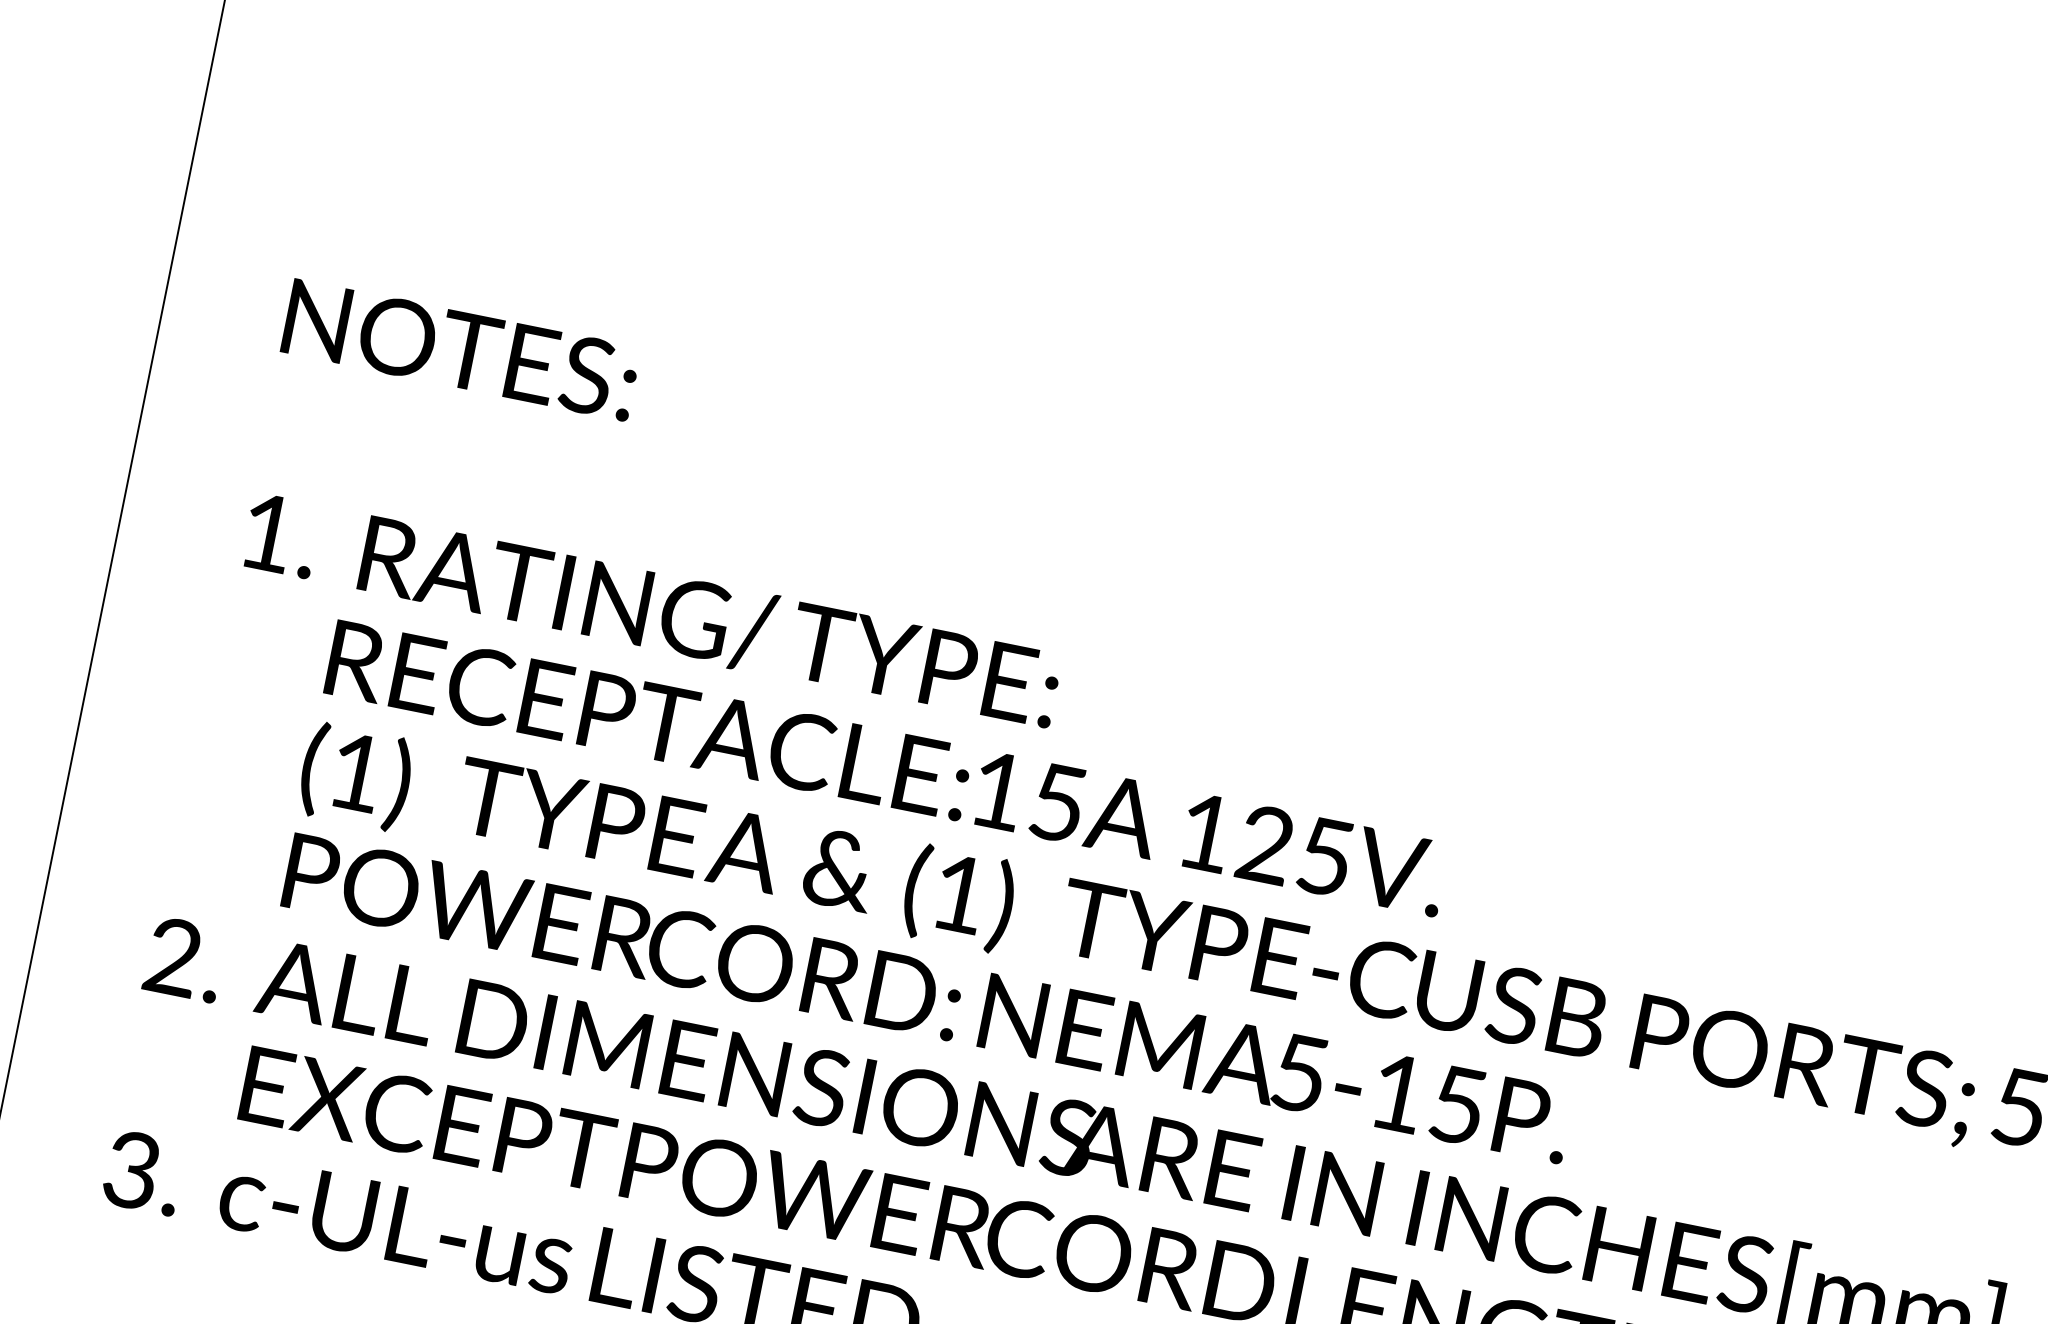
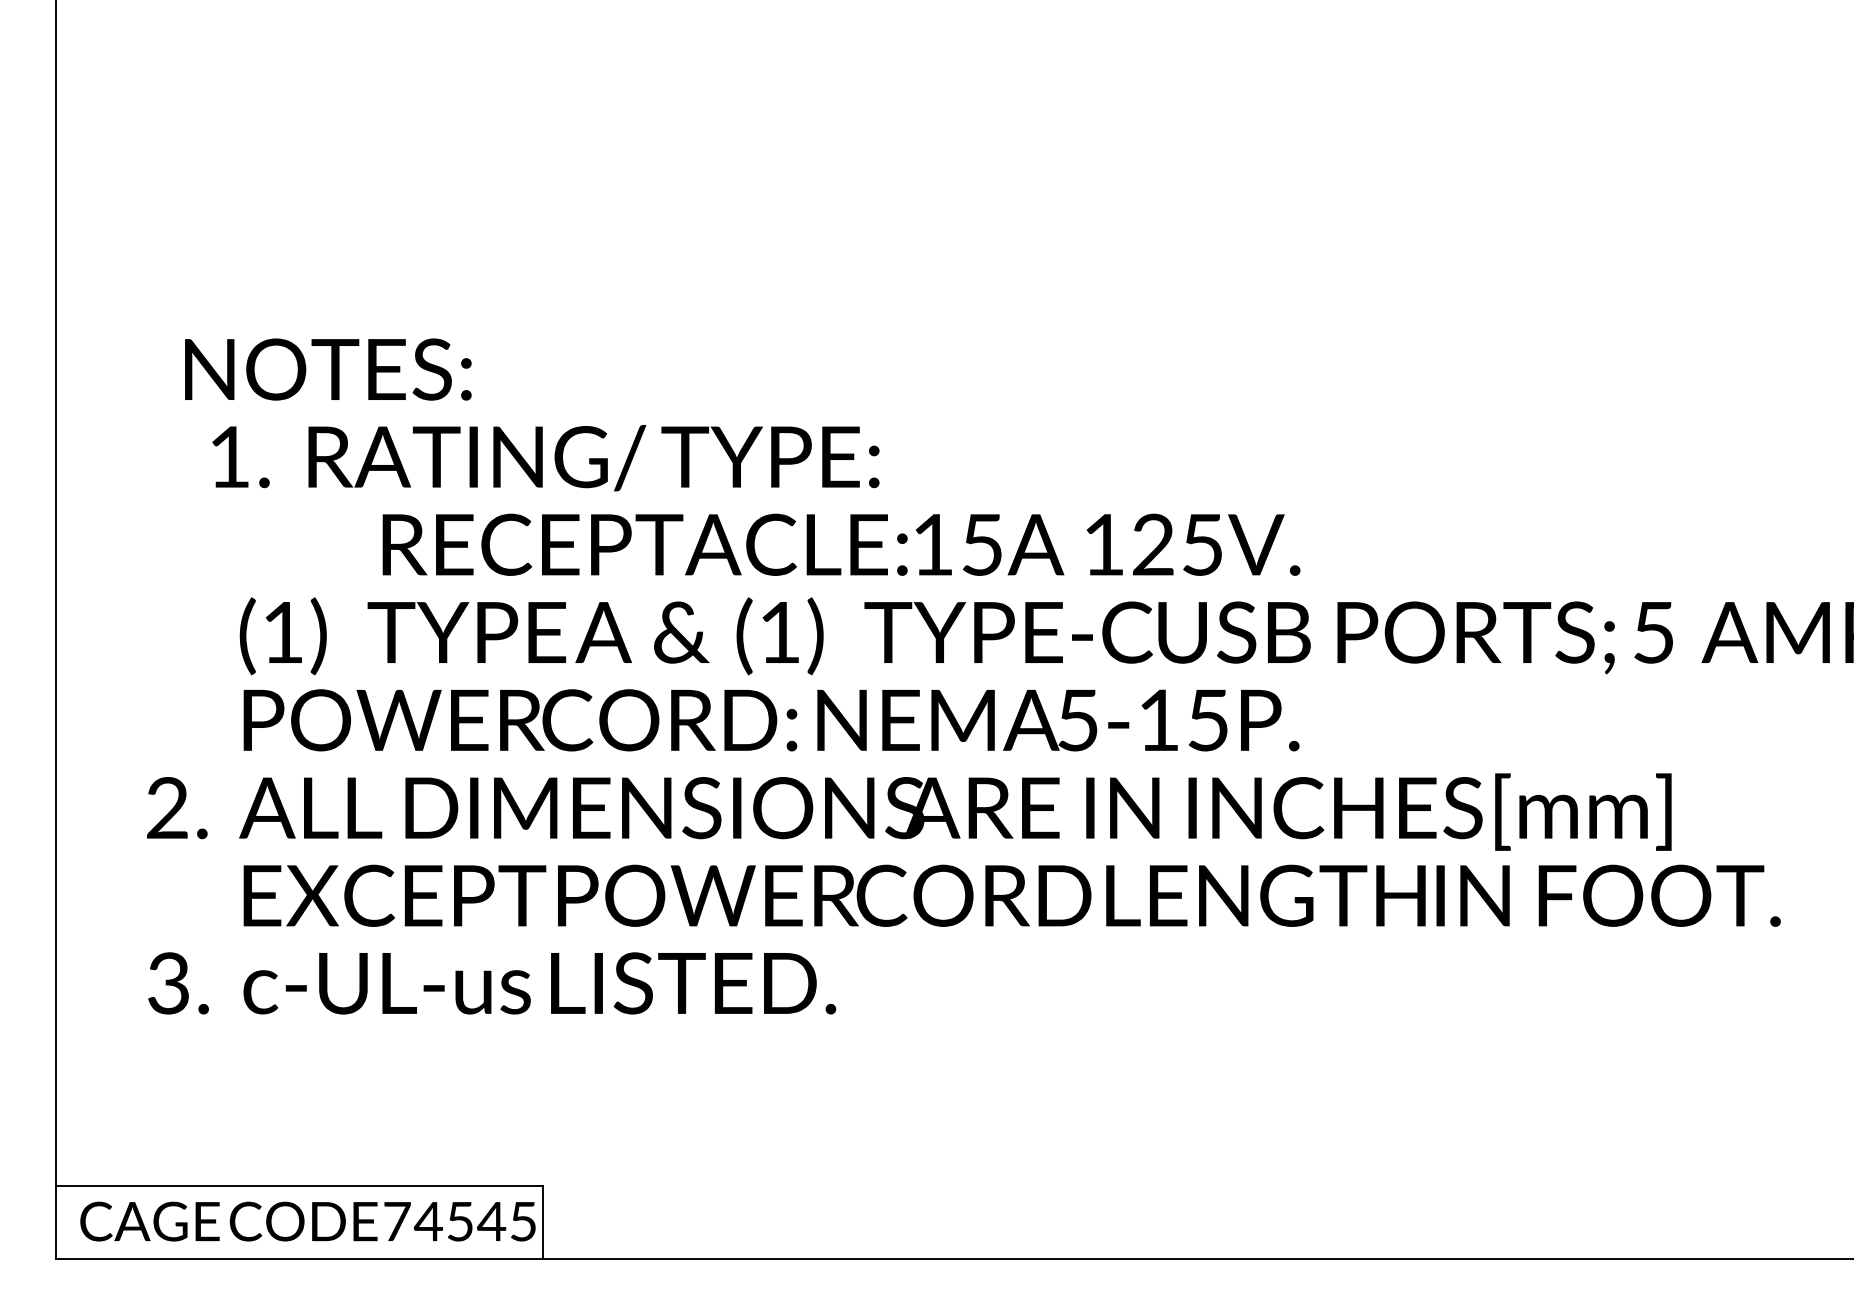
text: (461, 349) -> (328, 369), moved
text: (650, 611) -> (545, 458), moved
text: (887, 768) -> (841, 544), moved

